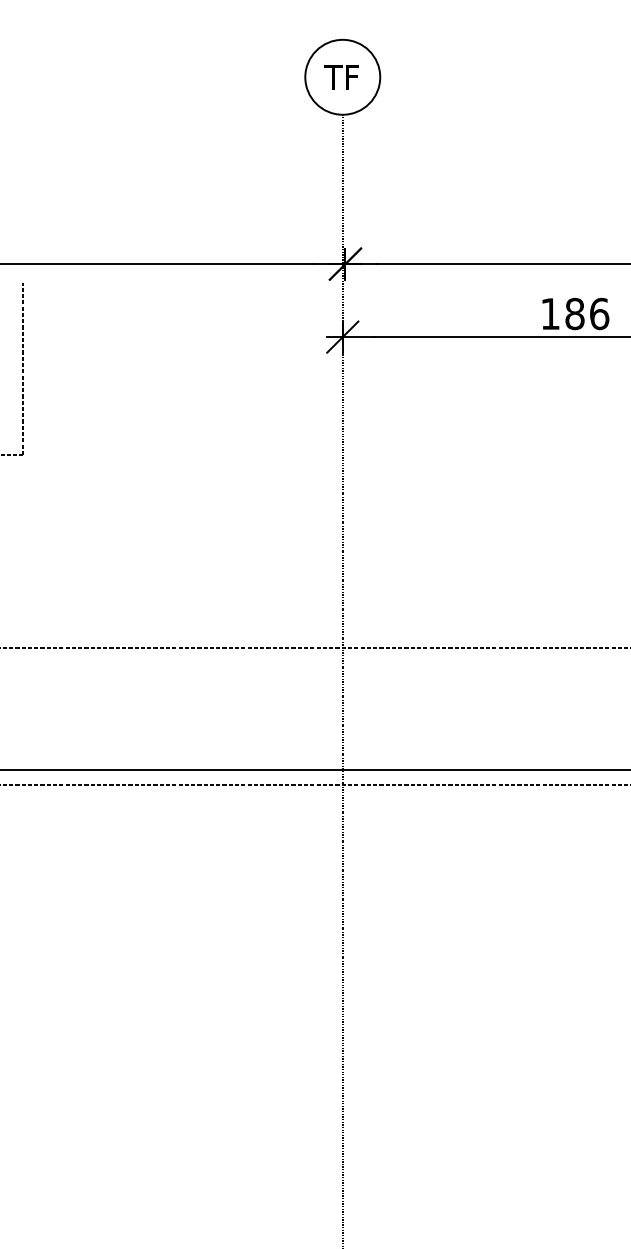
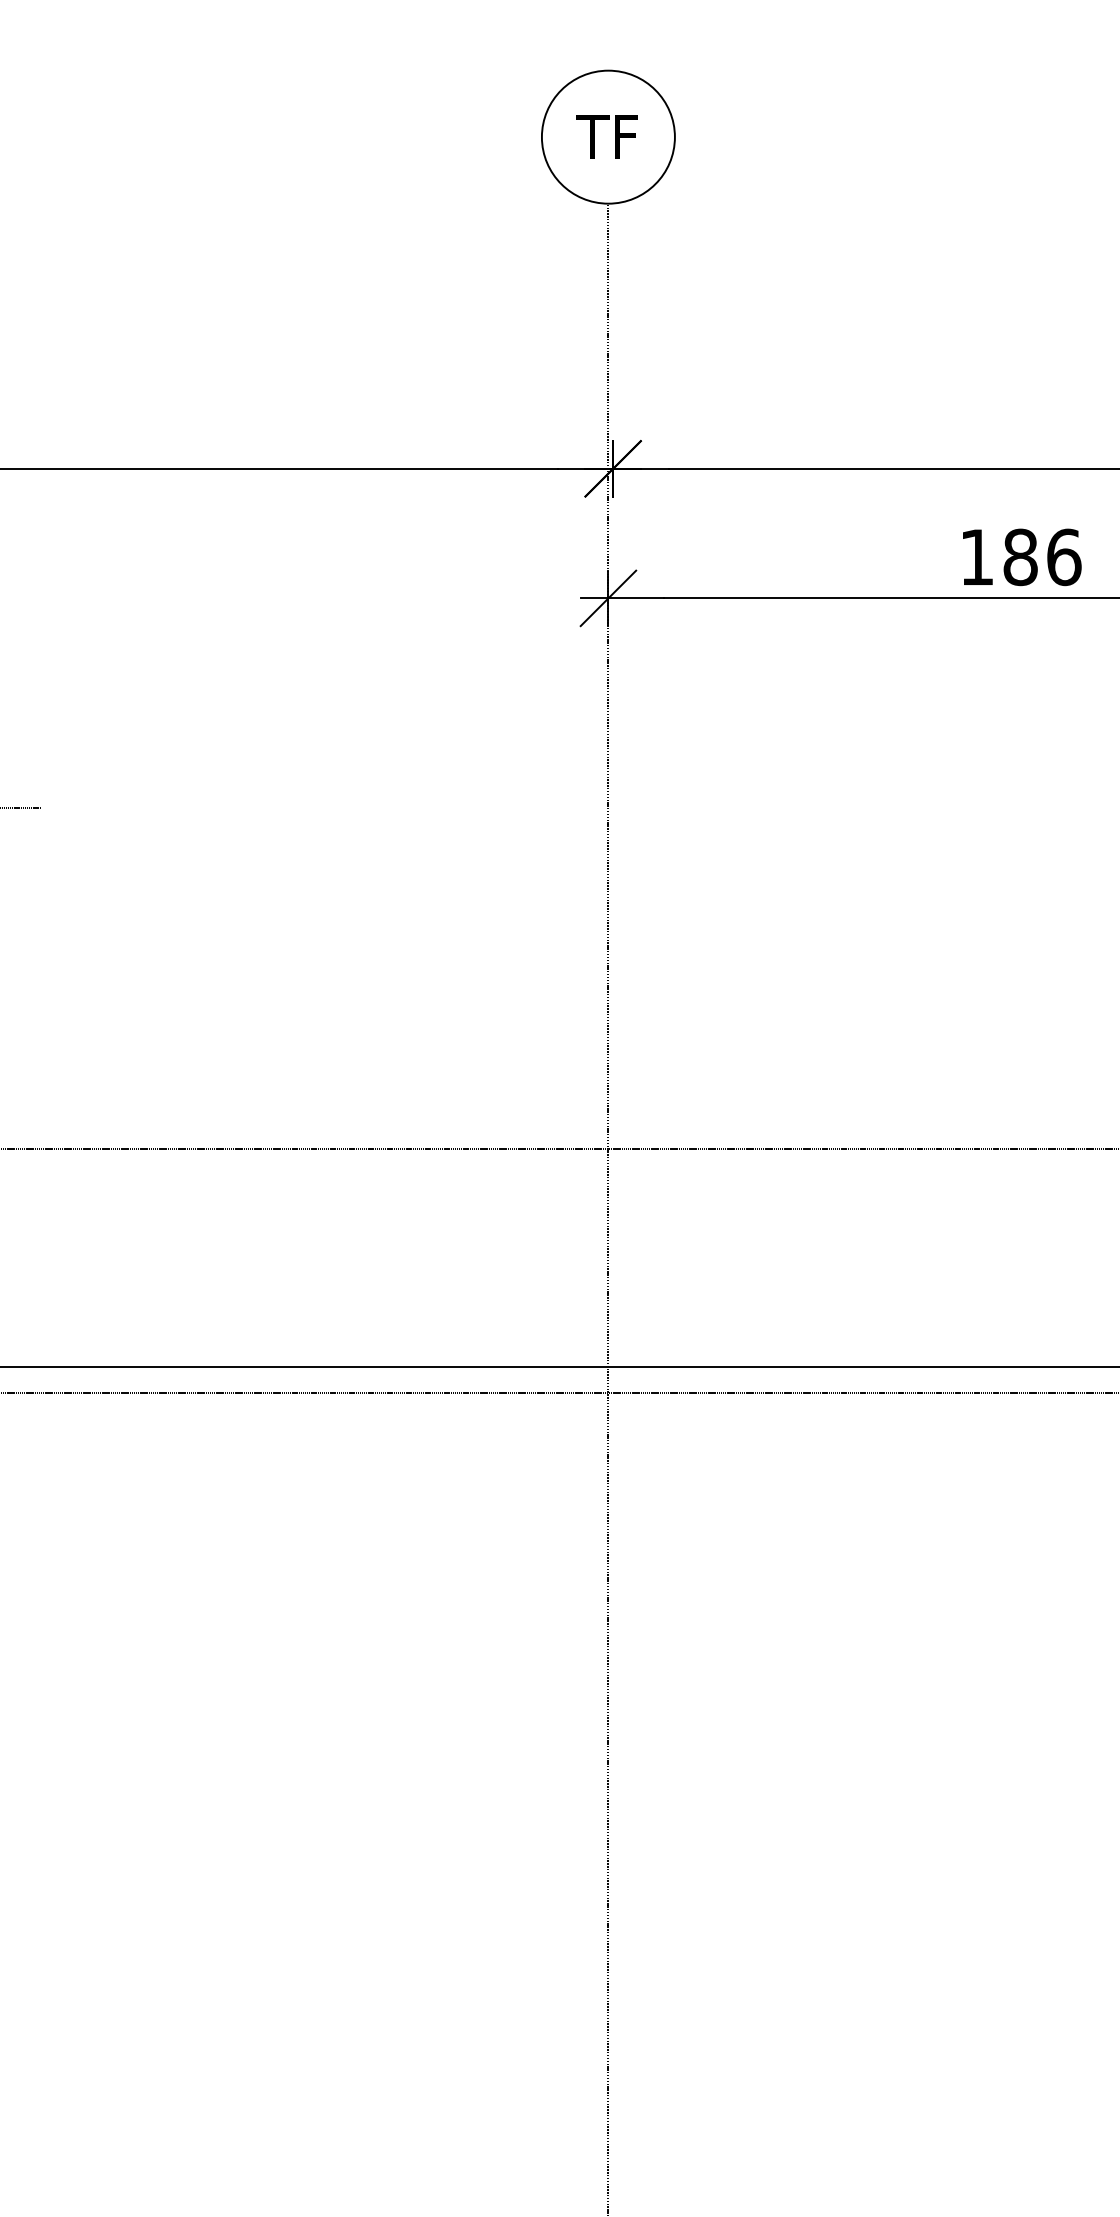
line: (23, 368) -> (41, 654), removed

